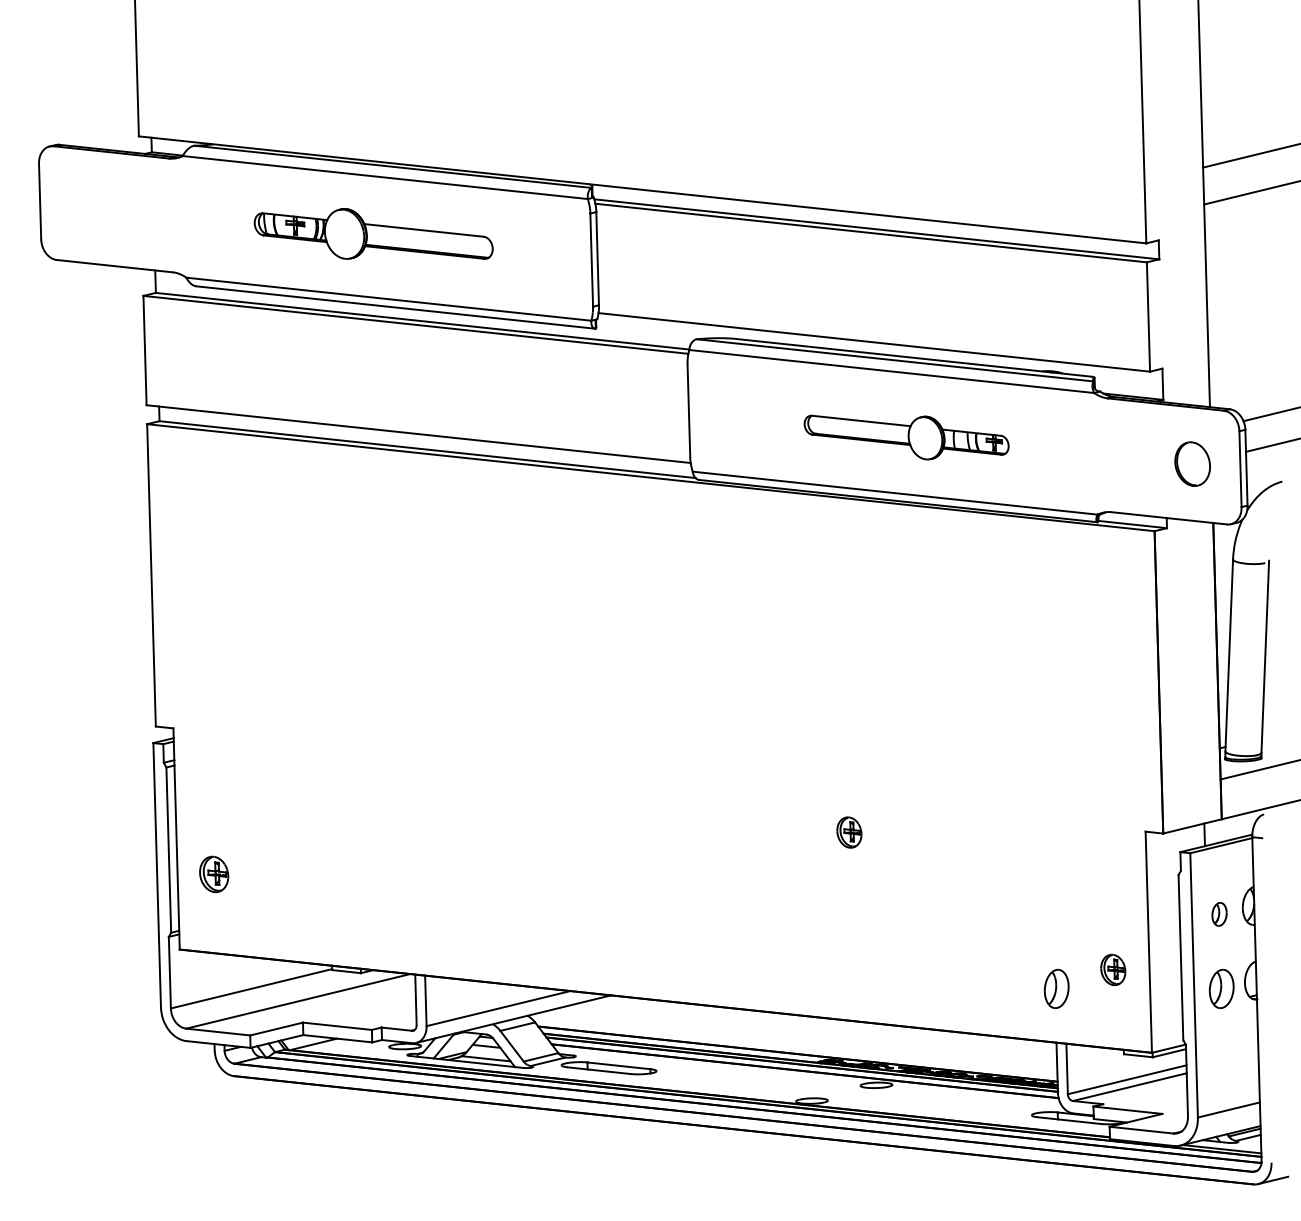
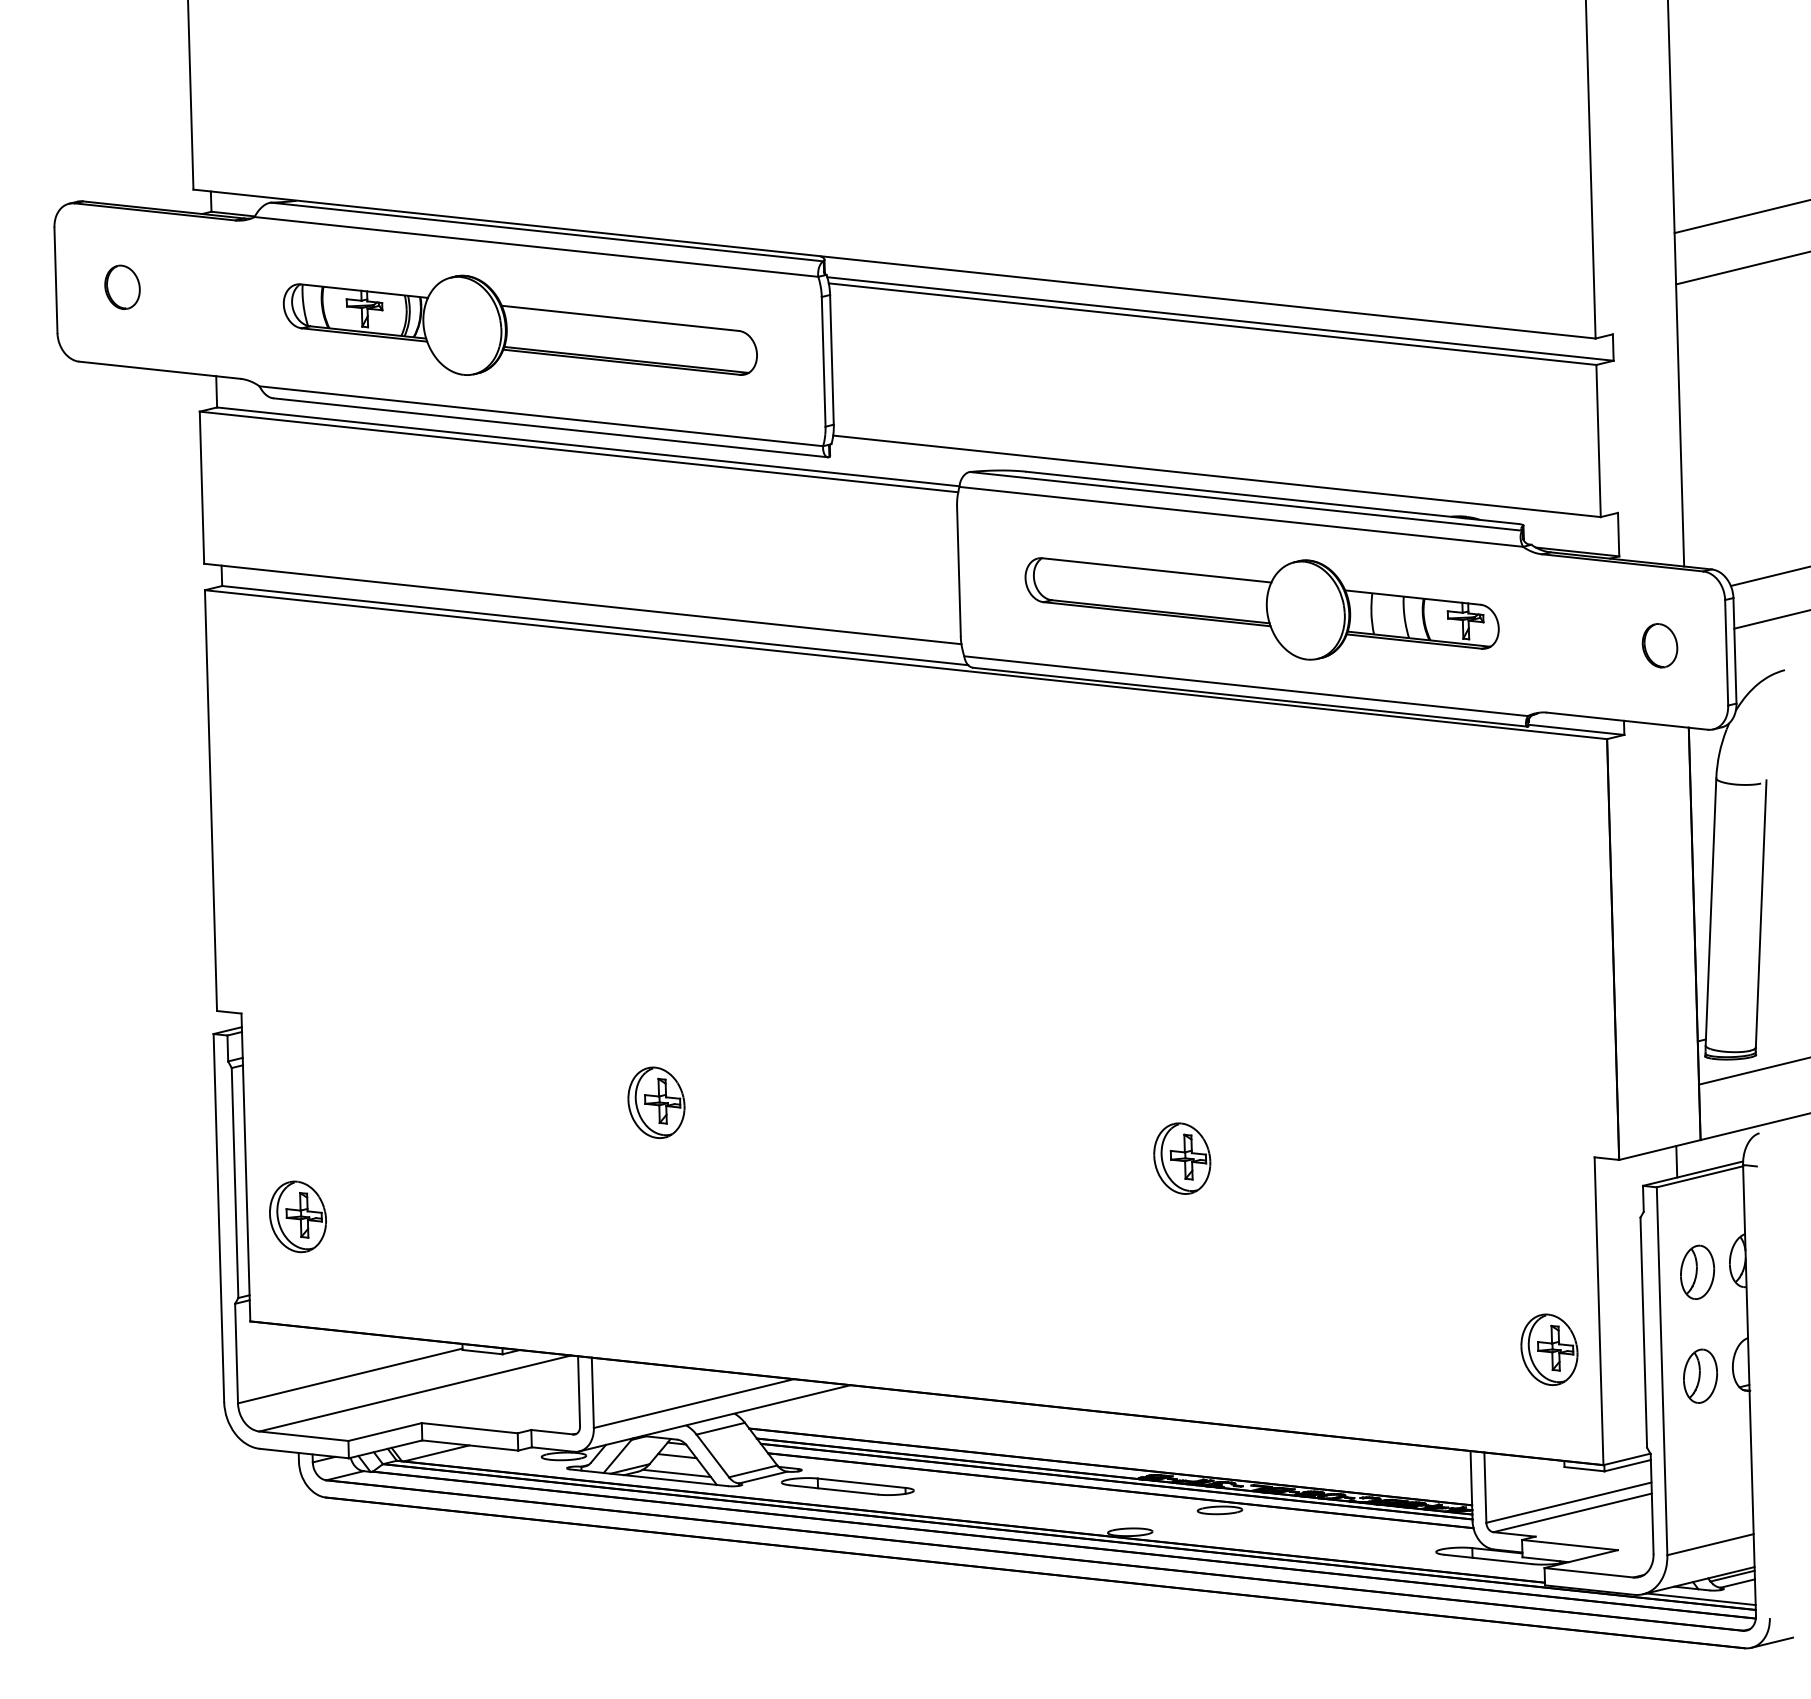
part: (87, 206) -> (121, 287), added
part: (373, 233) -> (519, 324), size x1.43
part: (906, 437) -> (1261, 608), size x1.67
part: (1192, 463) -> (1659, 644), size x0.71
part: (471, 792) -> (656, 1102), added
part: (849, 832) -> (1182, 1158), size x1.67
part: (214, 874) -> (298, 1216), size x1.43
part: (1219, 914) -> (1697, 1272), size x1.67
part: (1113, 969) -> (1549, 1349), size x1.67
part: (1056, 988) -> (1470, 1375), removed

